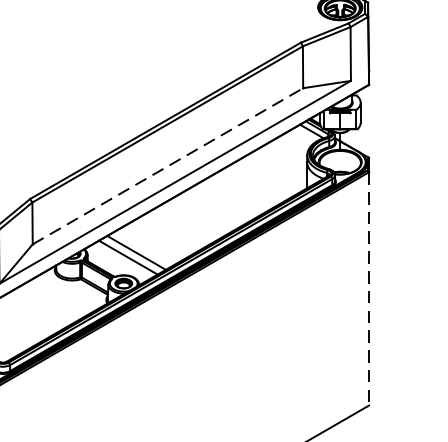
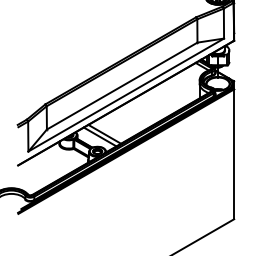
line: (168, 167) -> (122, 86), dashed -> solid
line: (369, 289) -> (234, 154), dashed -> solid

